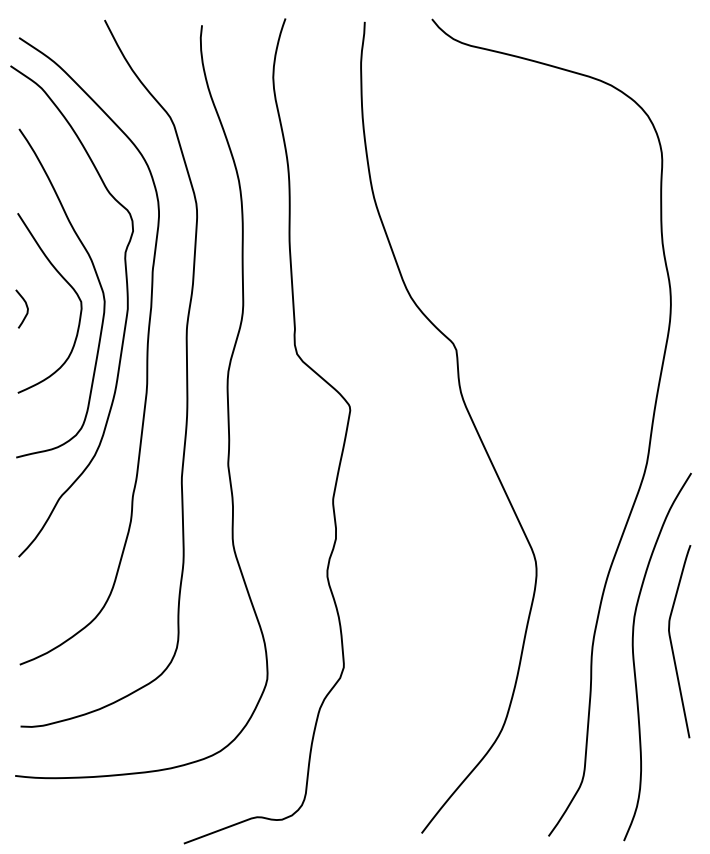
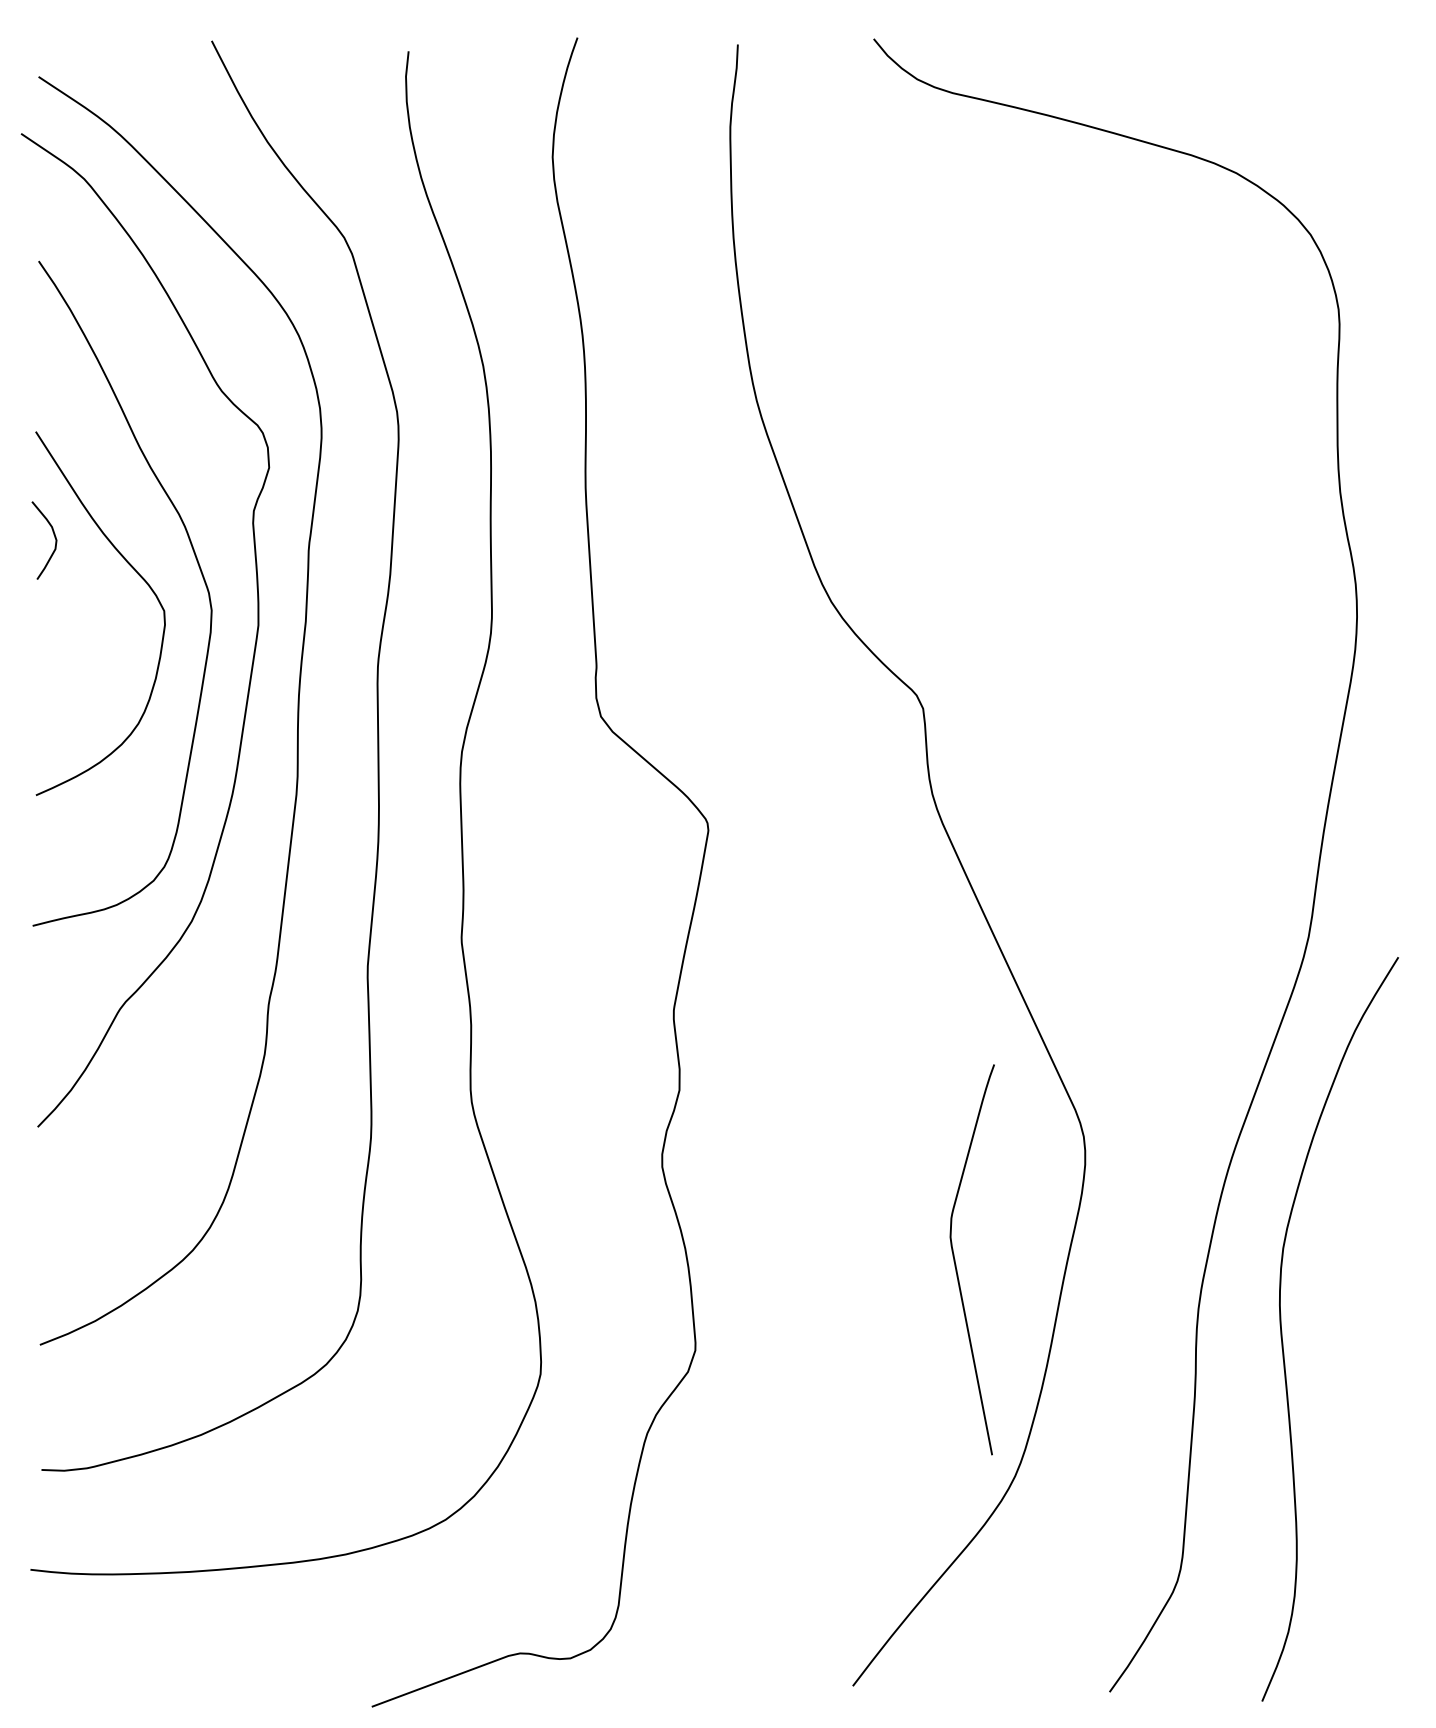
curve: (25, 305) -> (51, 533), moved
curve: (672, 643) -> (957, 1263), moved

